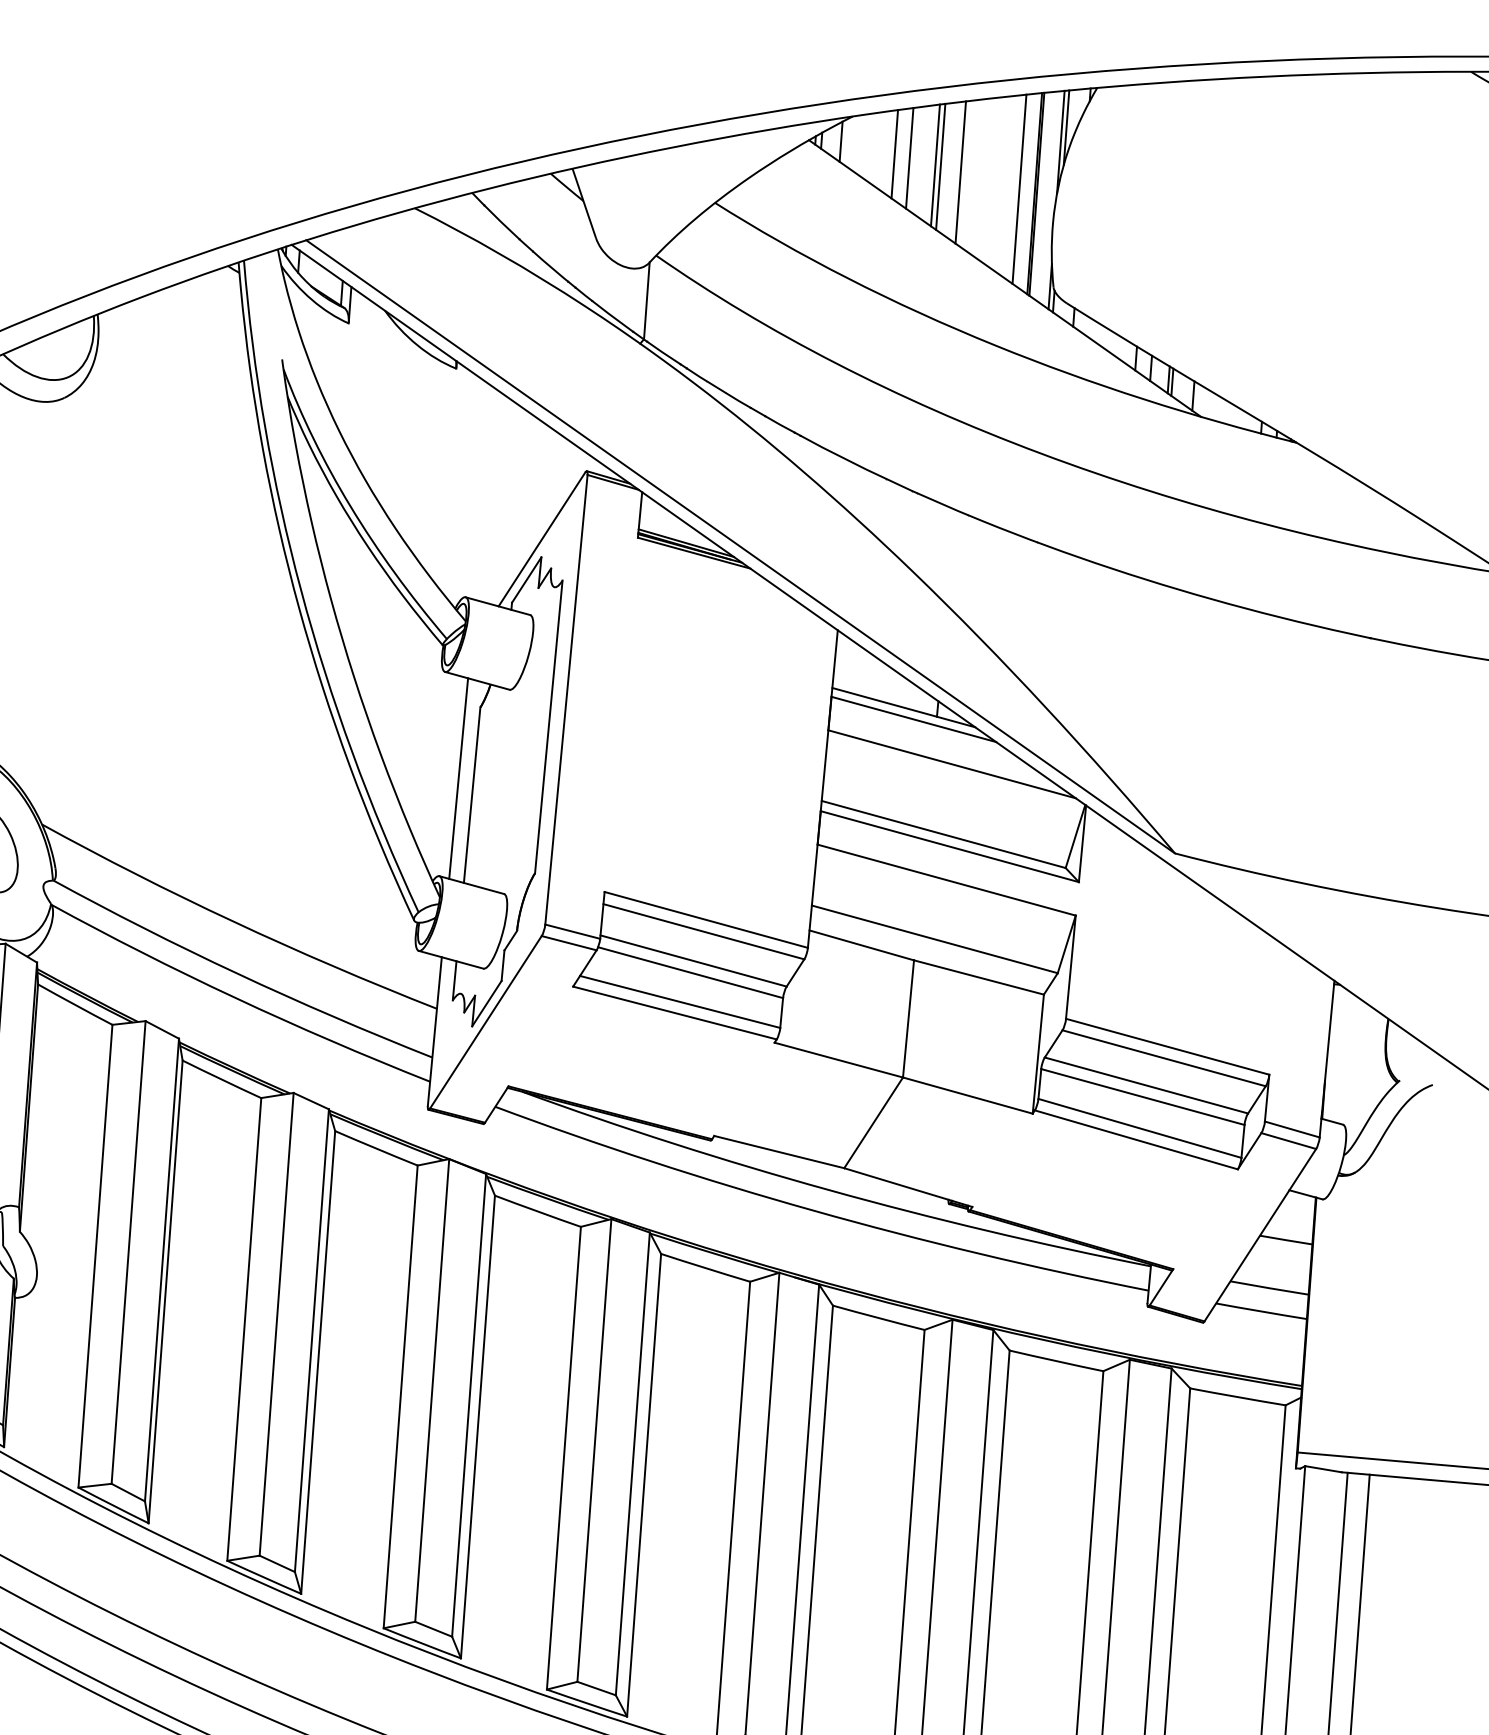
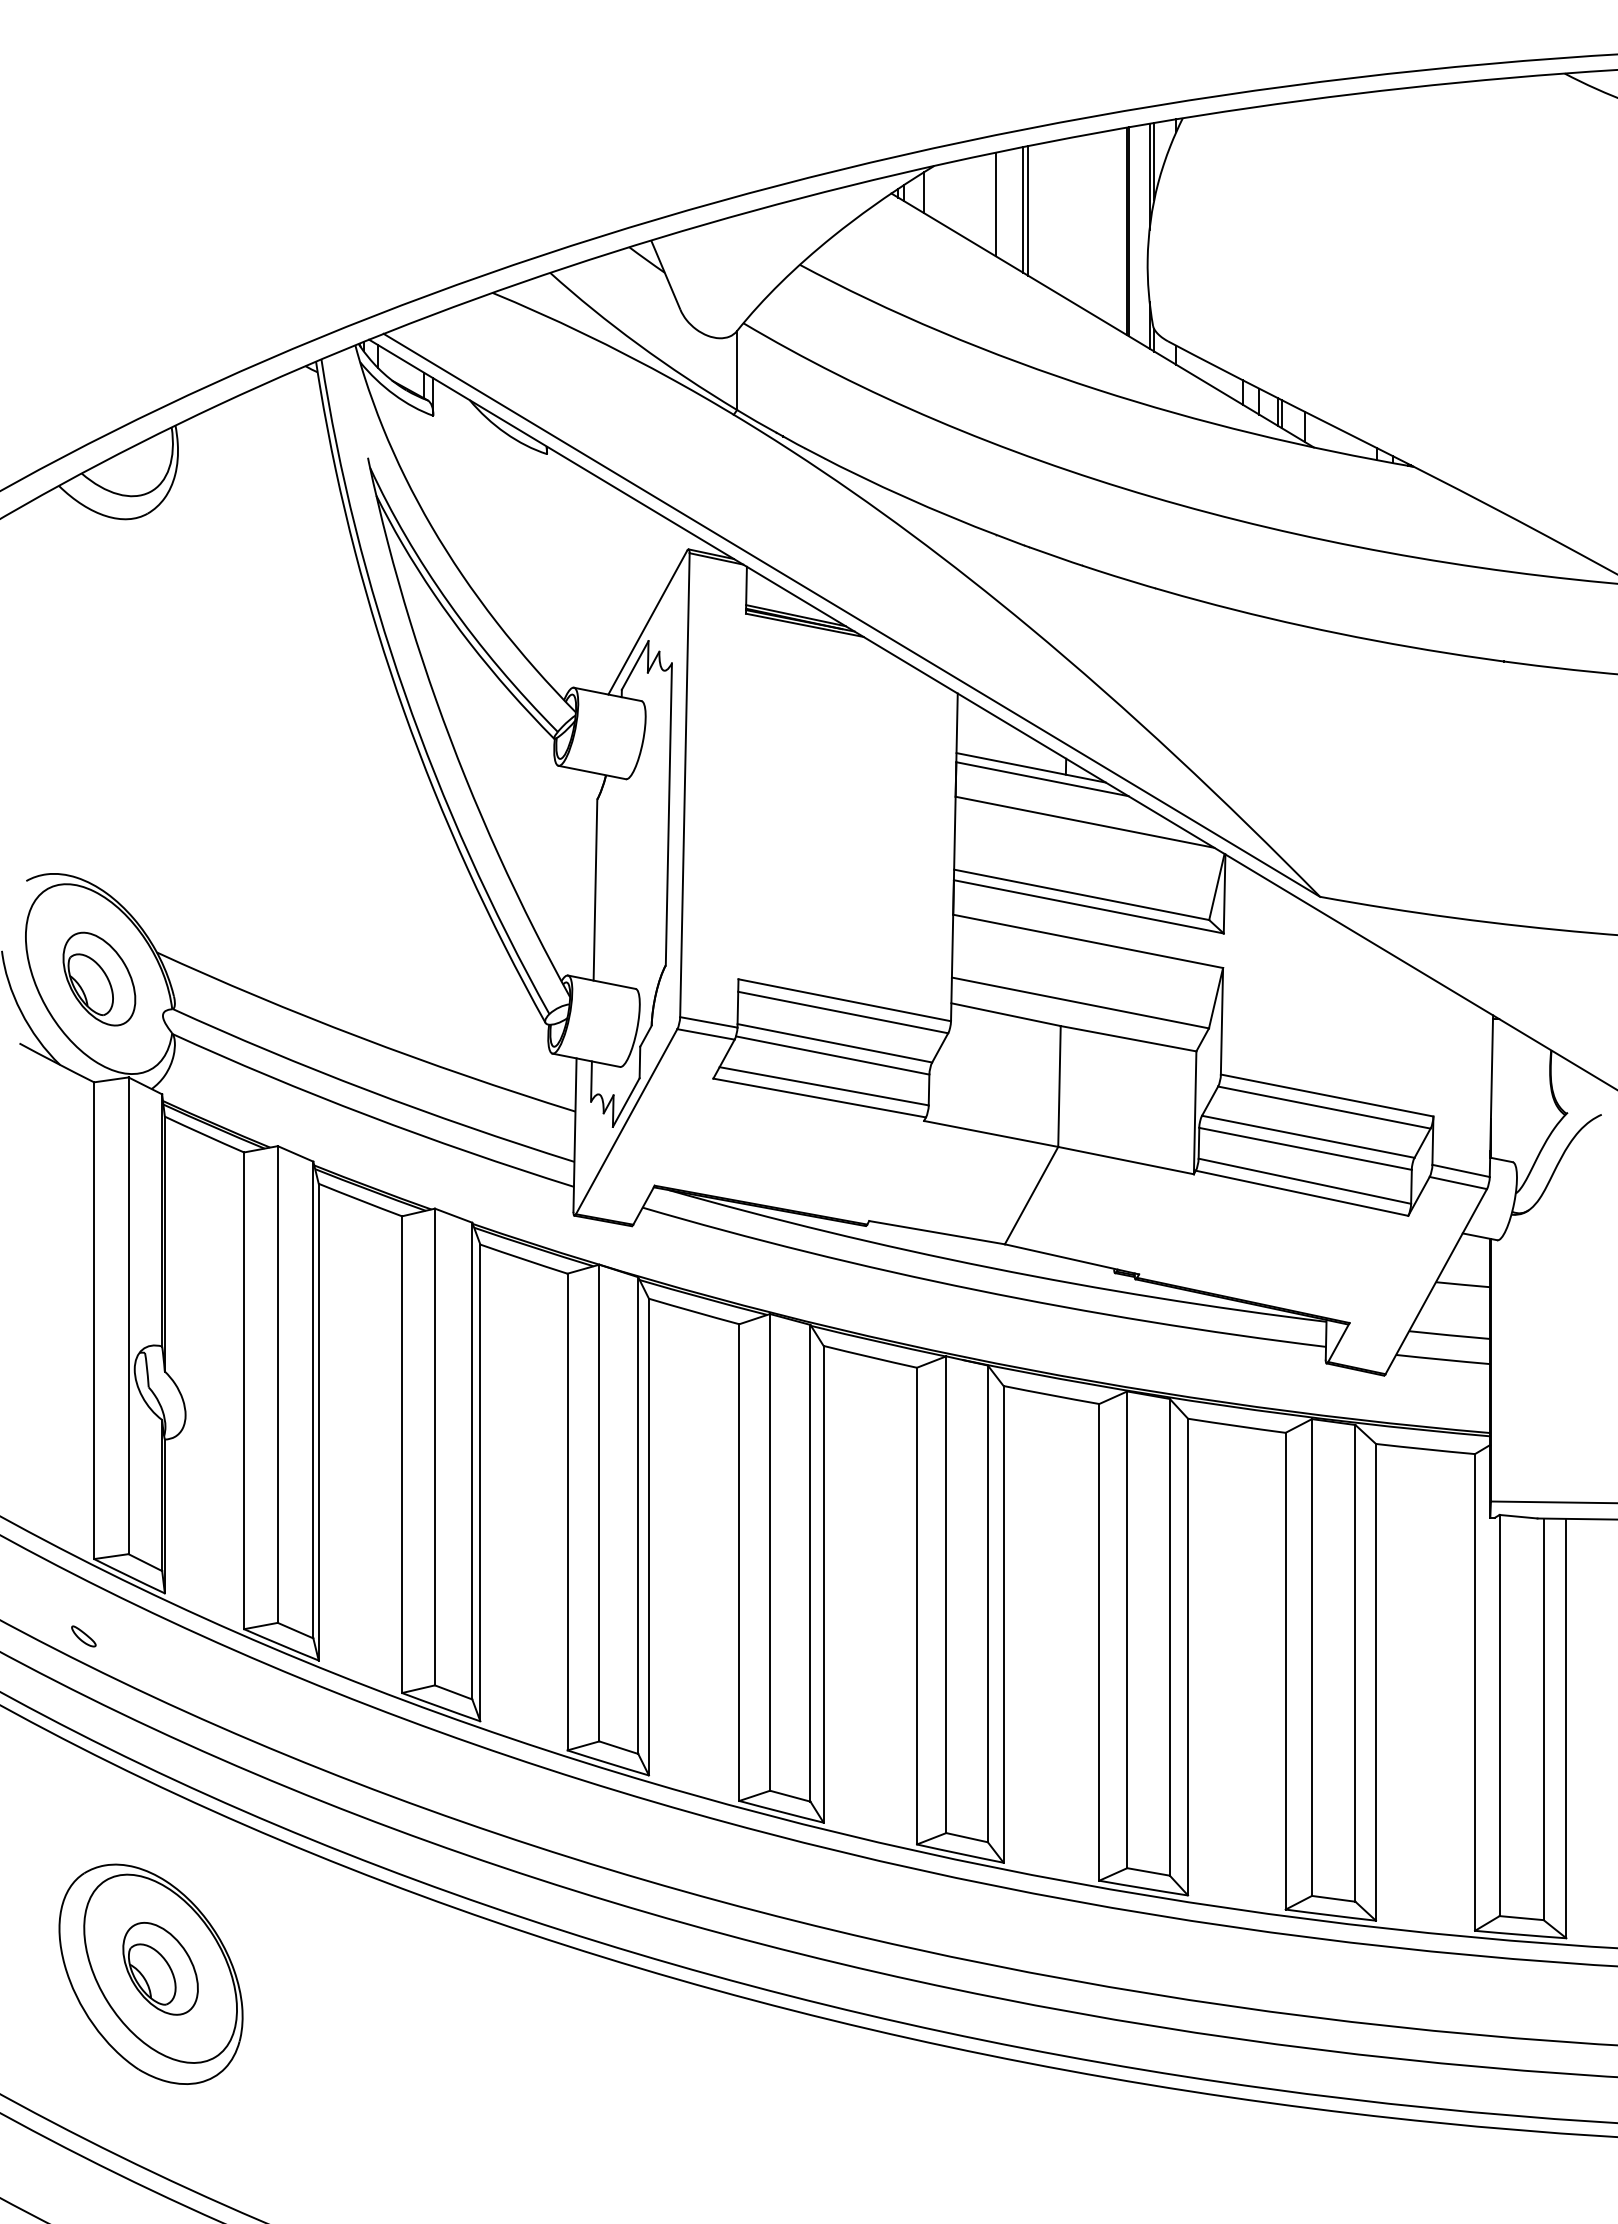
line: (895, 153) -> (980, 200), removed
line: (960, 171) -> (1049, 214), removed
line: (1019, 188) -> (1110, 227), removed
line: (458, 778) -> (580, 873), removed

